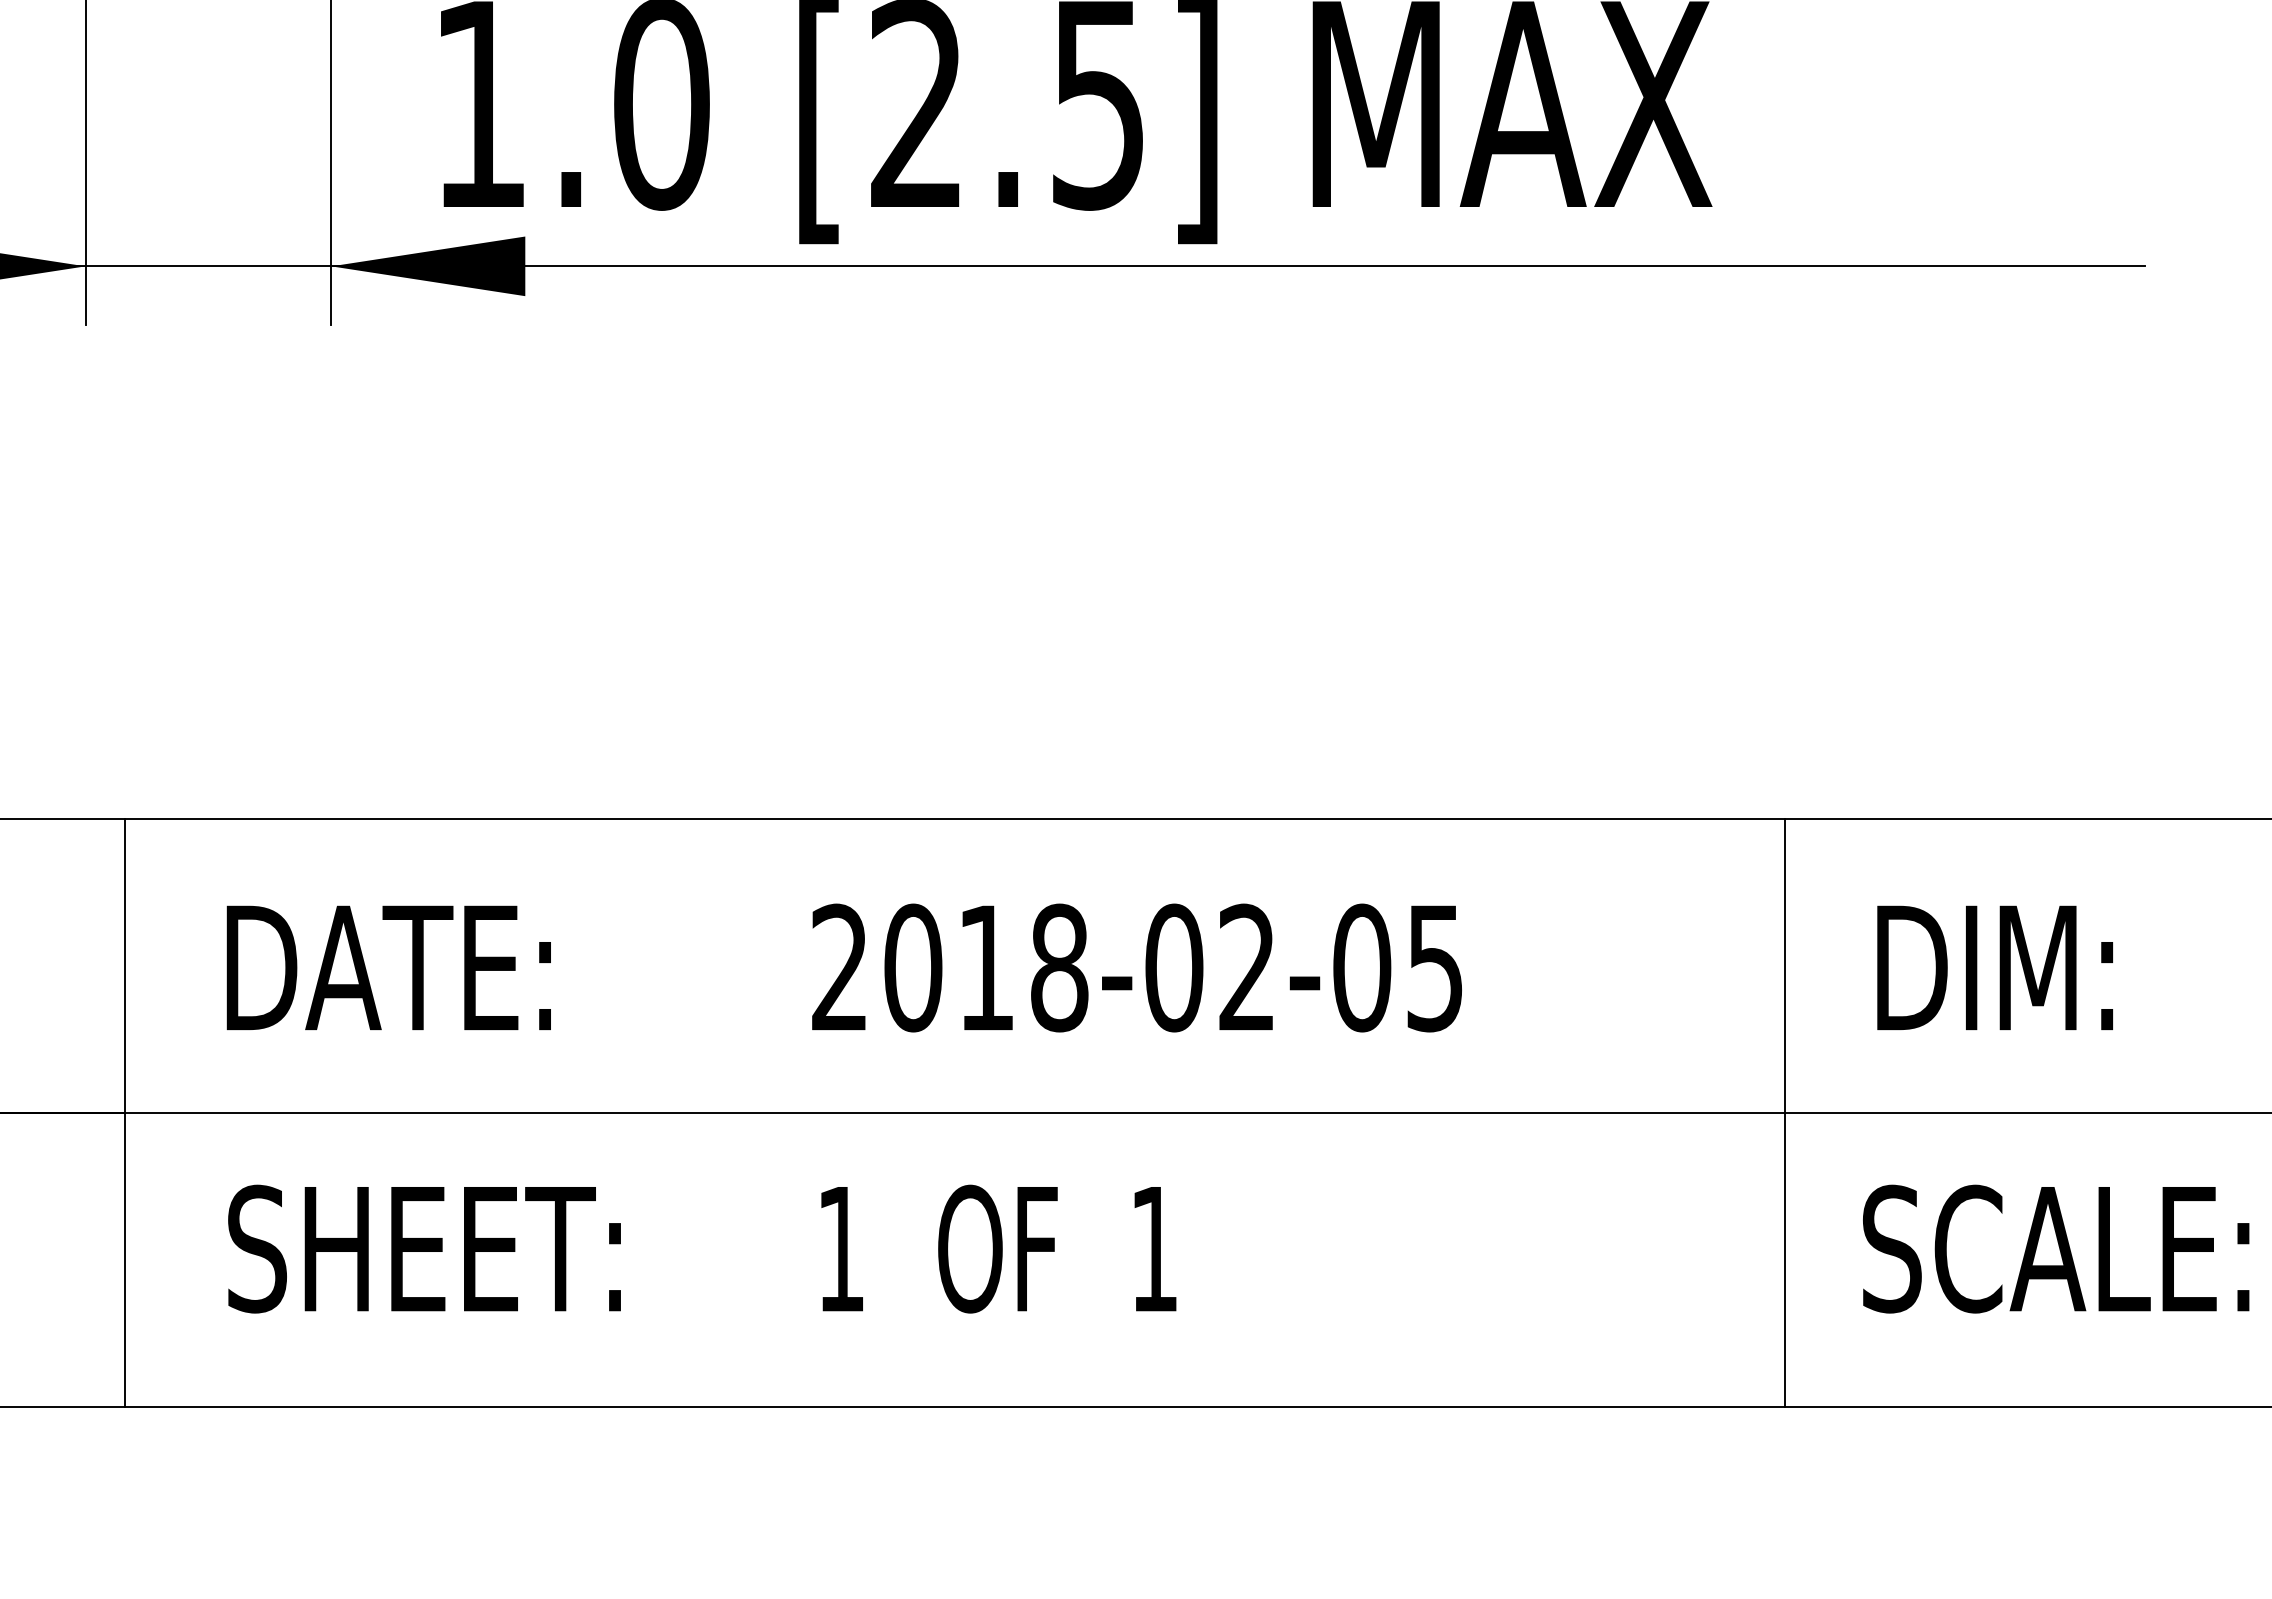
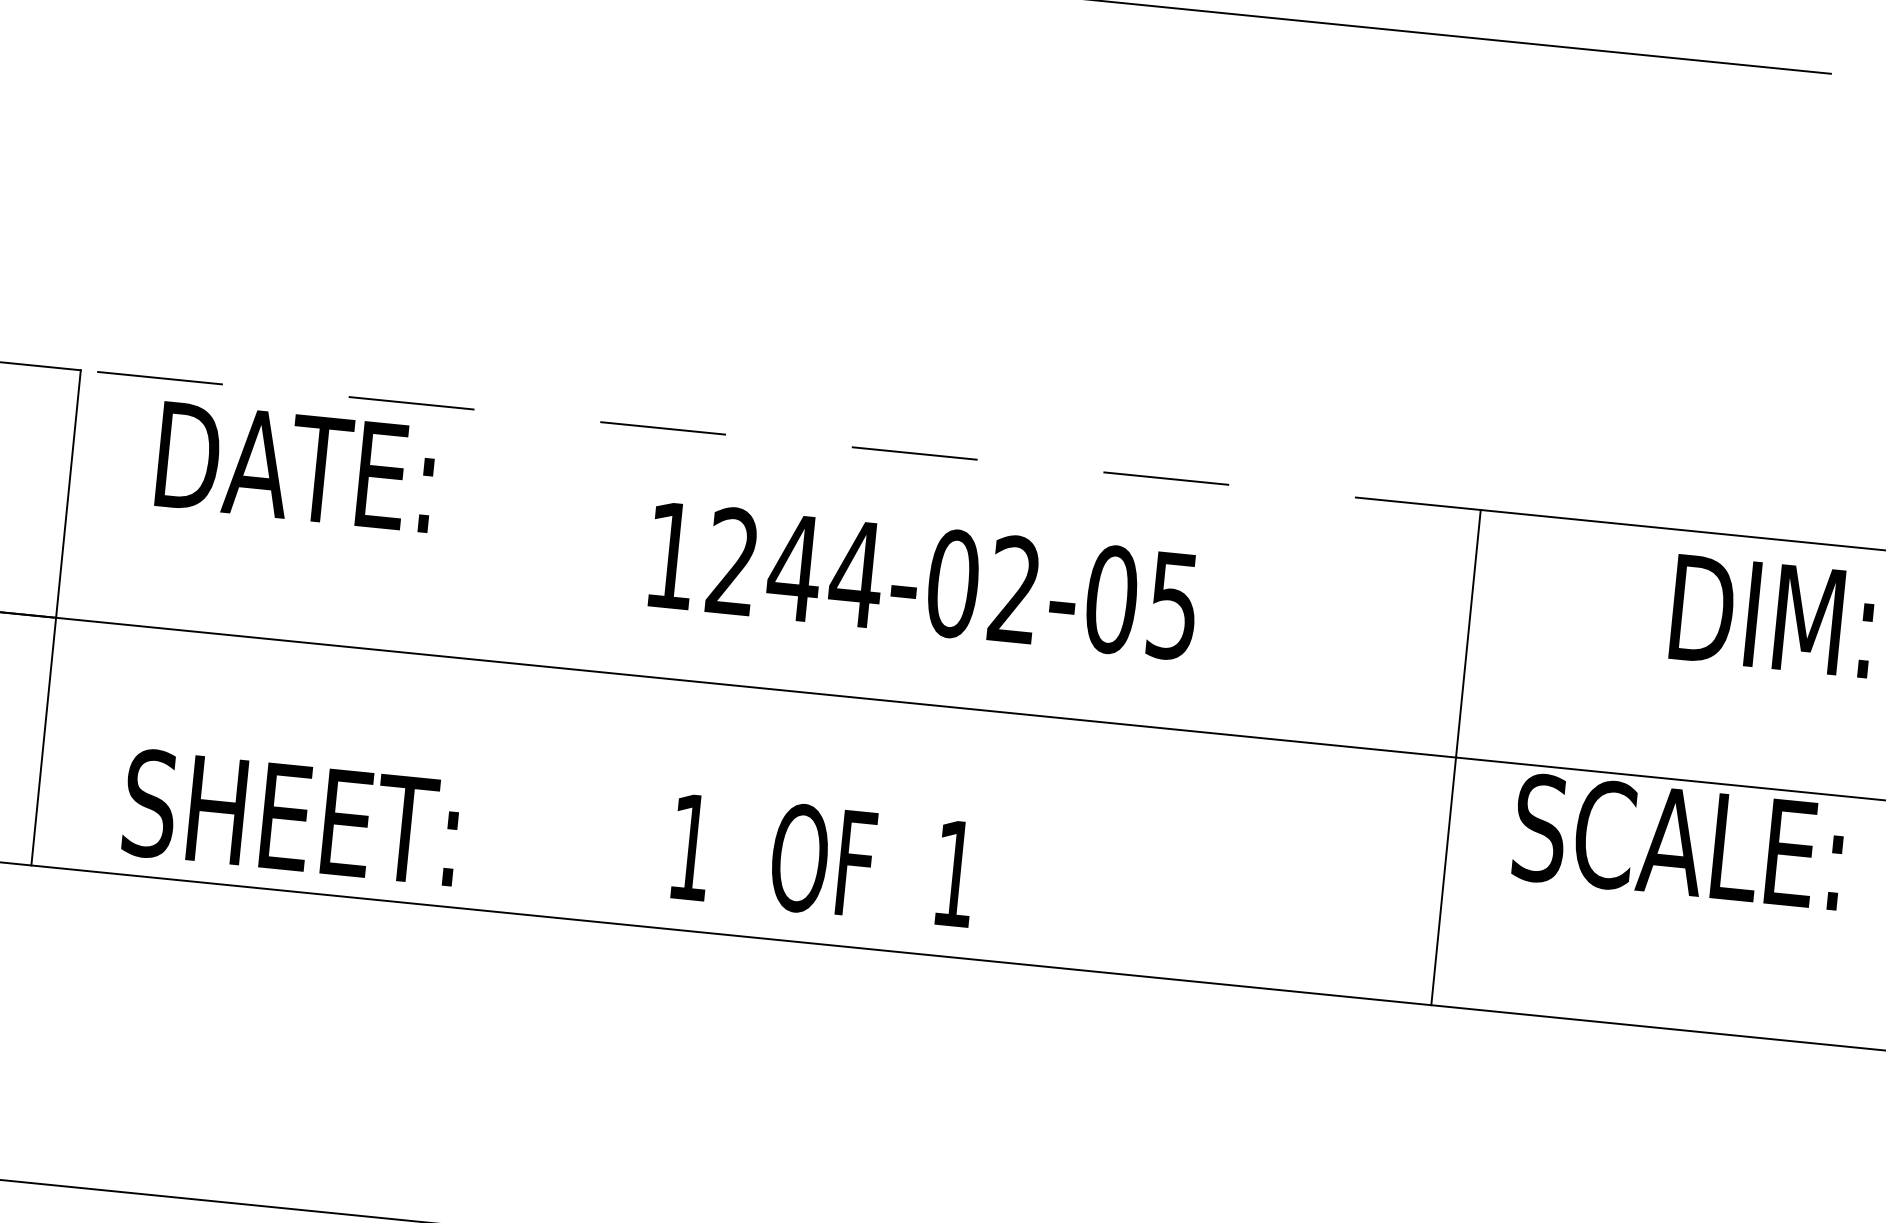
line: (954, 819) -> (780, 440), solid -> dashed
text: (388, 967) -> (295, 466), moved
text: (950, 967) -> (764, 564), 2018-02-05 -> 1244-02-05
text: (1994, 967) -> (1772, 615), moved
text: (424, 1248) -> (291, 817), moved
text: (998, 1248) -> (823, 860), moved
text: (2056, 1248) -> (1679, 841), moved

